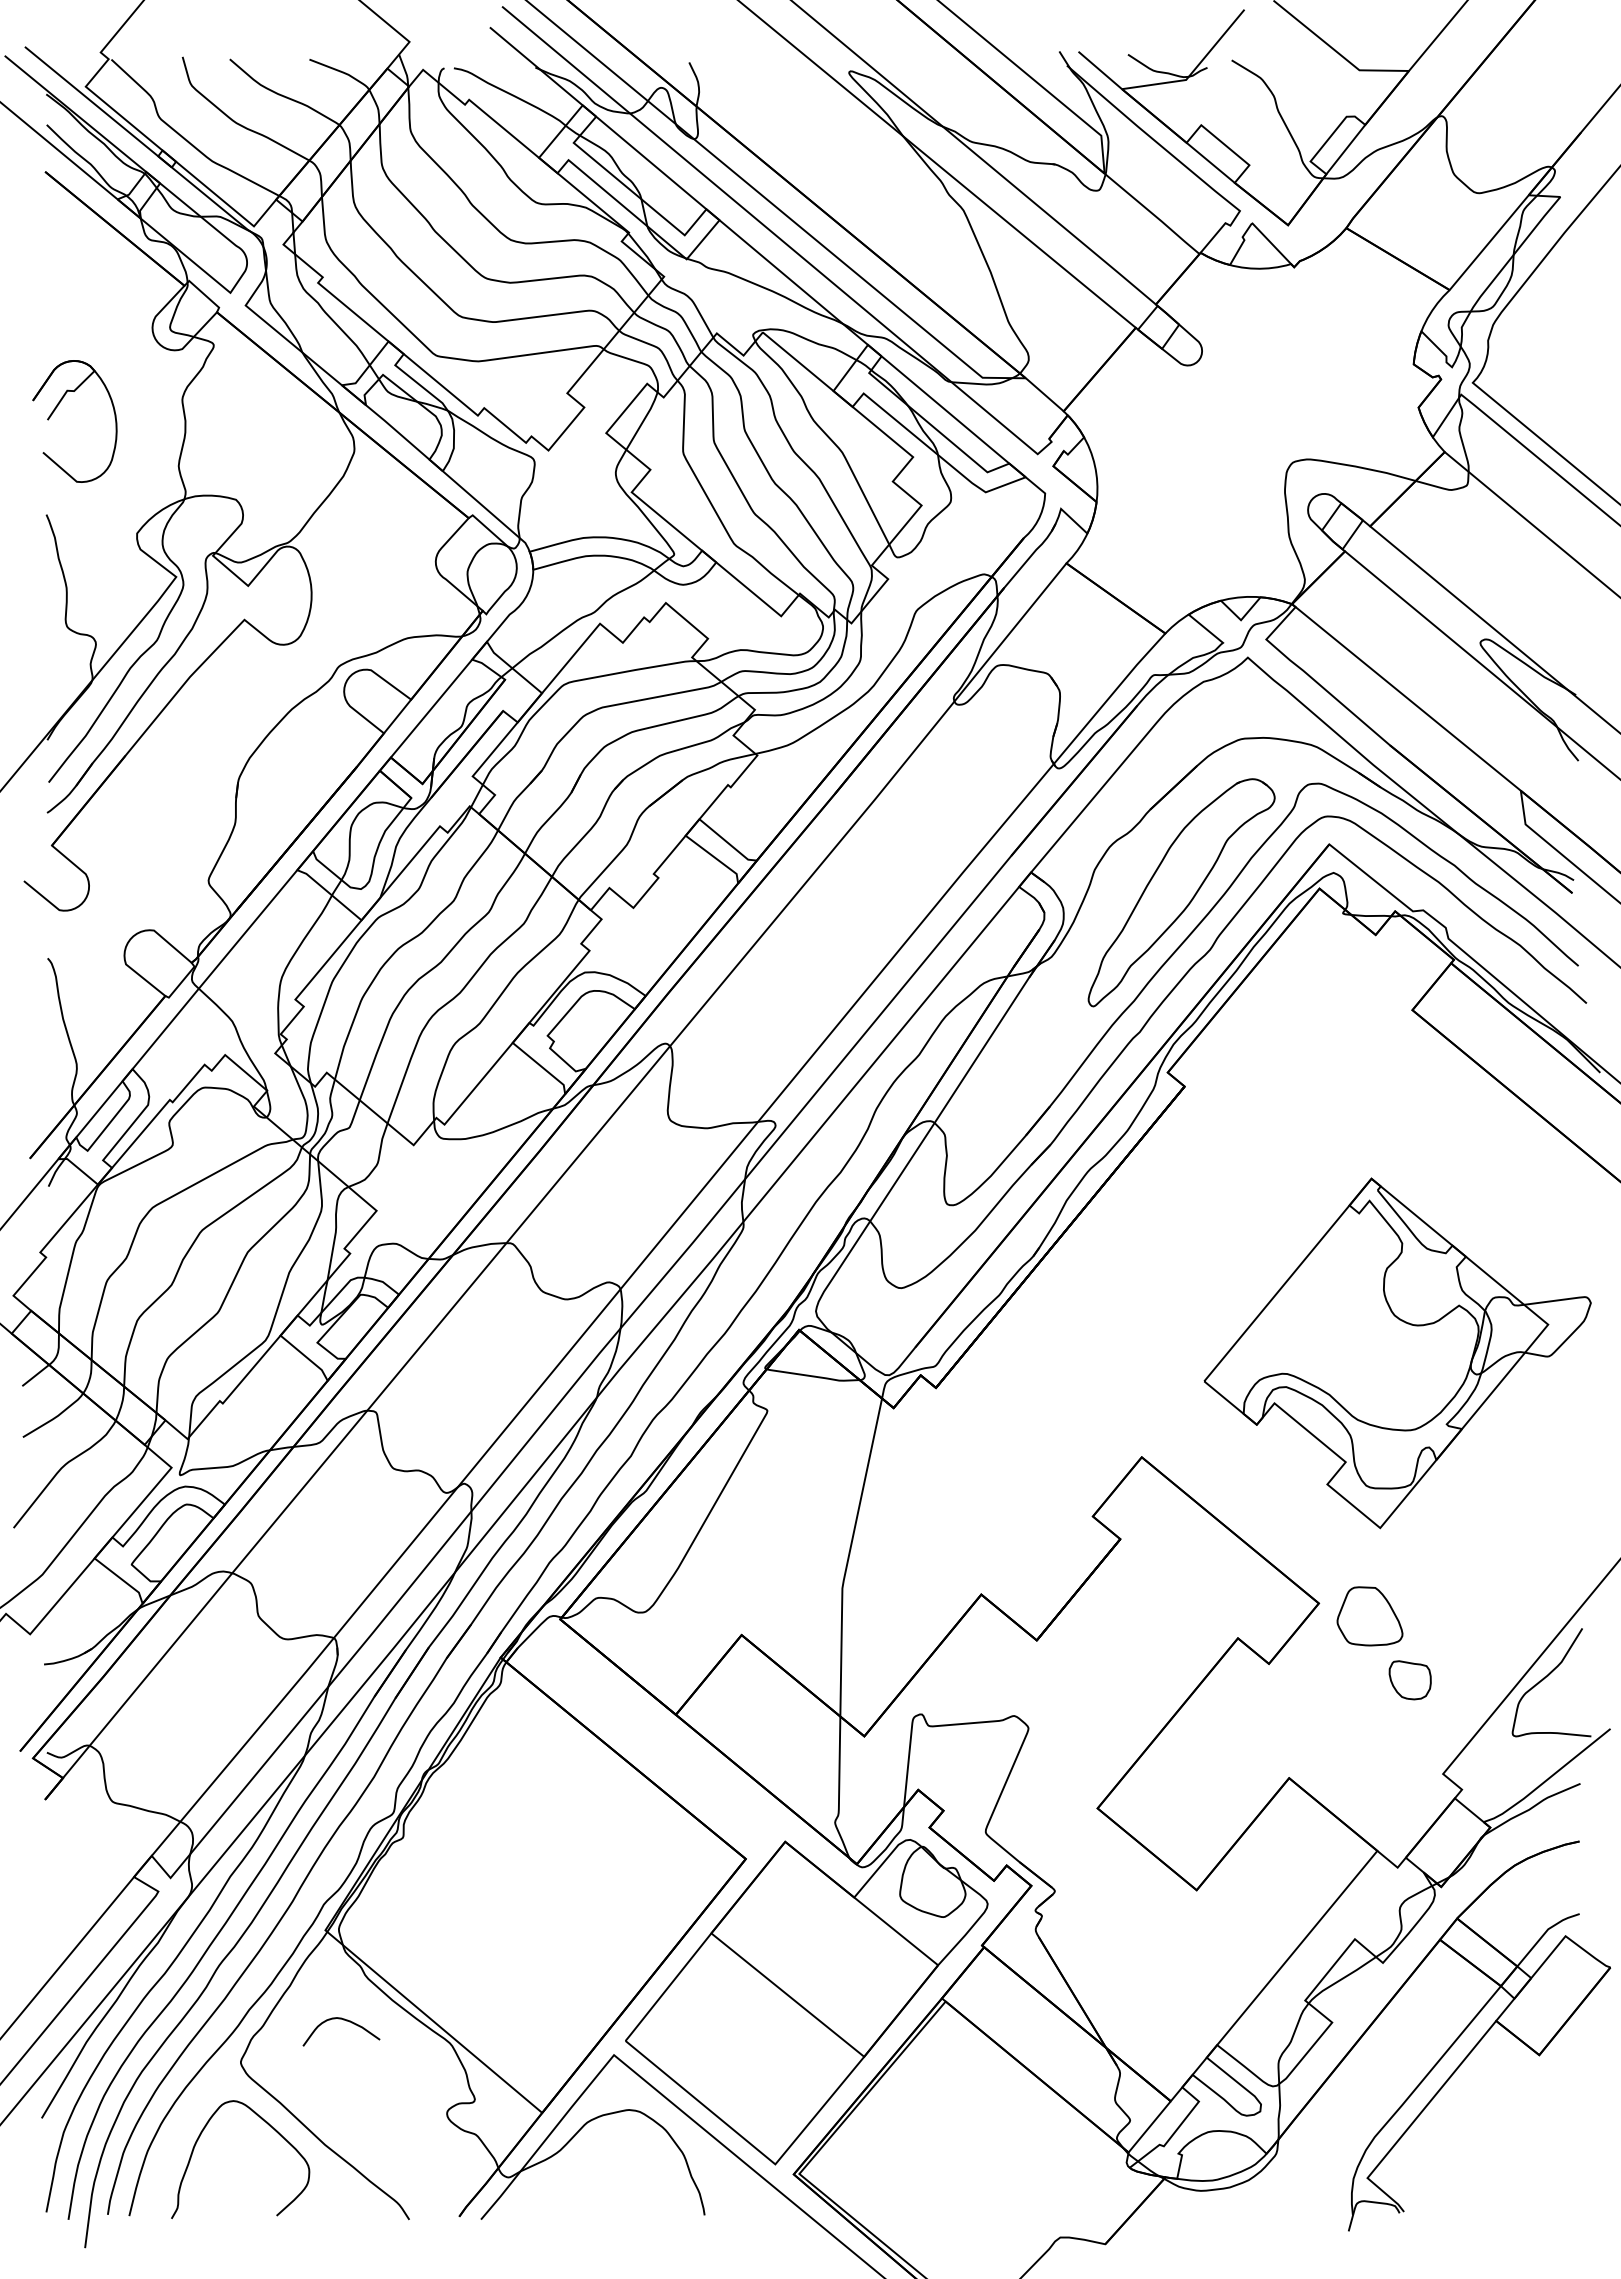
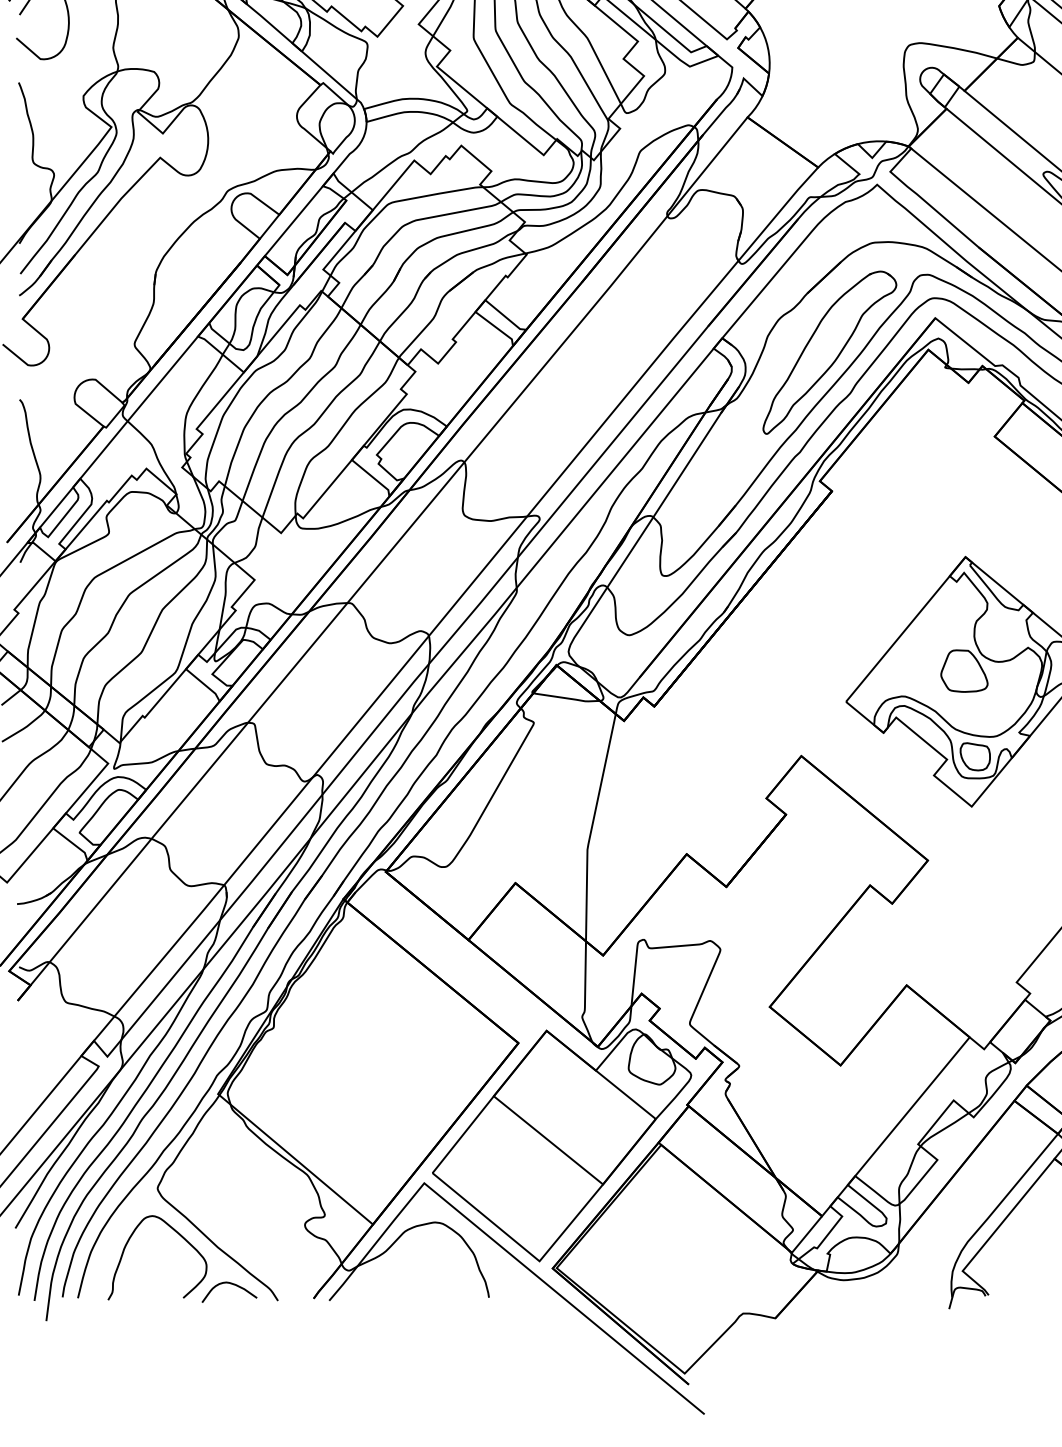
part: (1369, 1616) -> (964, 671), moved
part: (1409, 1680) -> (974, 756), moved
curve: (343, 2020) -> (231, 1284), moved

